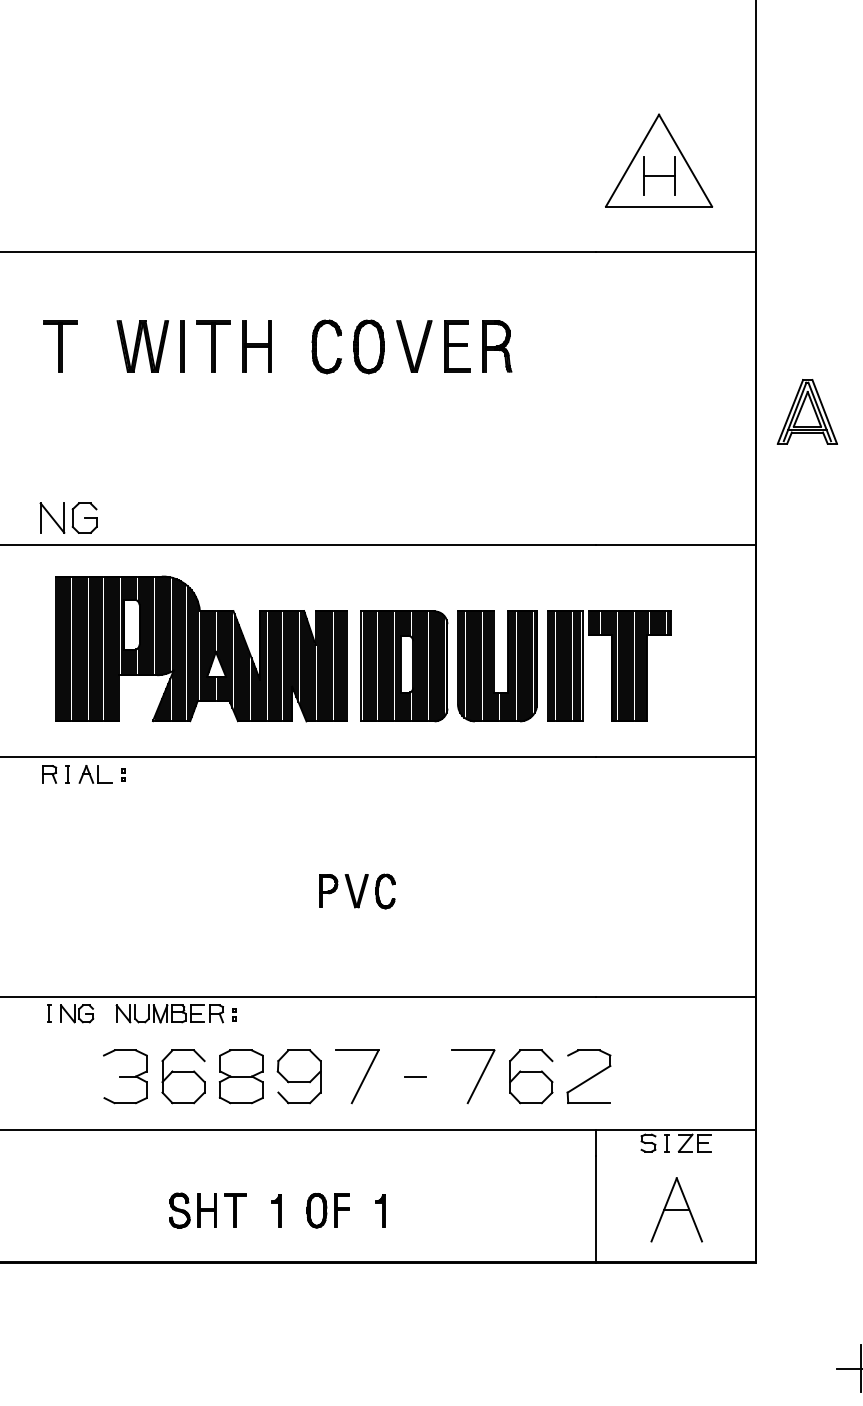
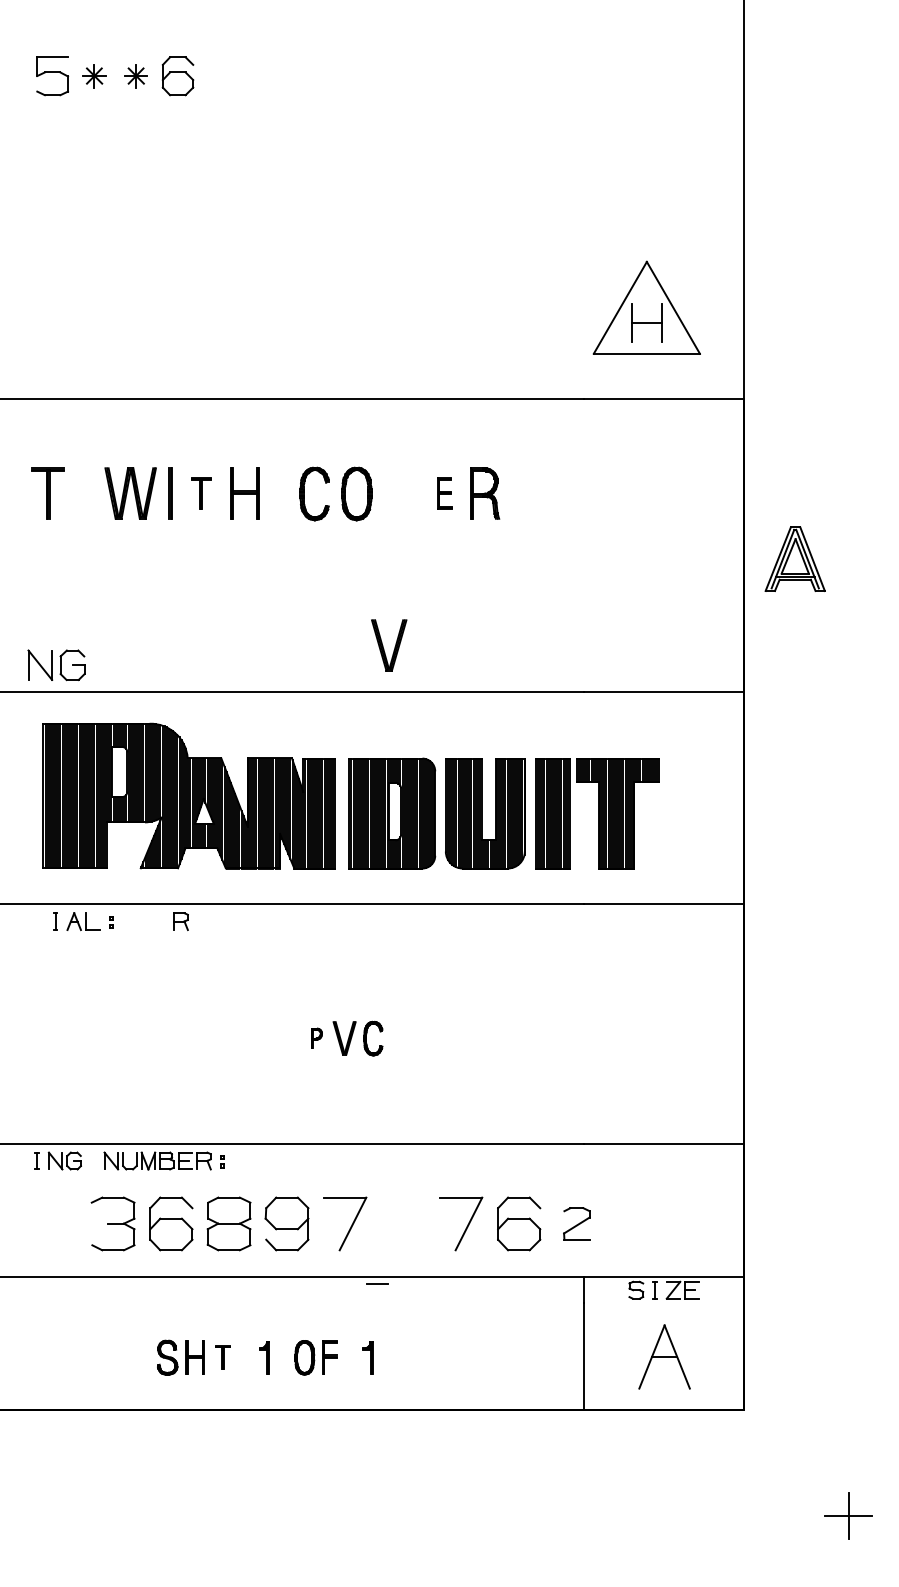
part: (212, 346) -> (200, 493), size x0.6
part: (414, 346) -> (389, 645), moved
part: (456, 346) -> (444, 493), size x0.6
part: (48, 774) -> (180, 921), moved
part: (328, 891) -> (316, 1038), size x0.6
line: (415, 1076) -> (377, 1283), moved
part: (588, 1076) -> (576, 1223), size x0.6
part: (234, 1210) -> (222, 1357), size x0.7

